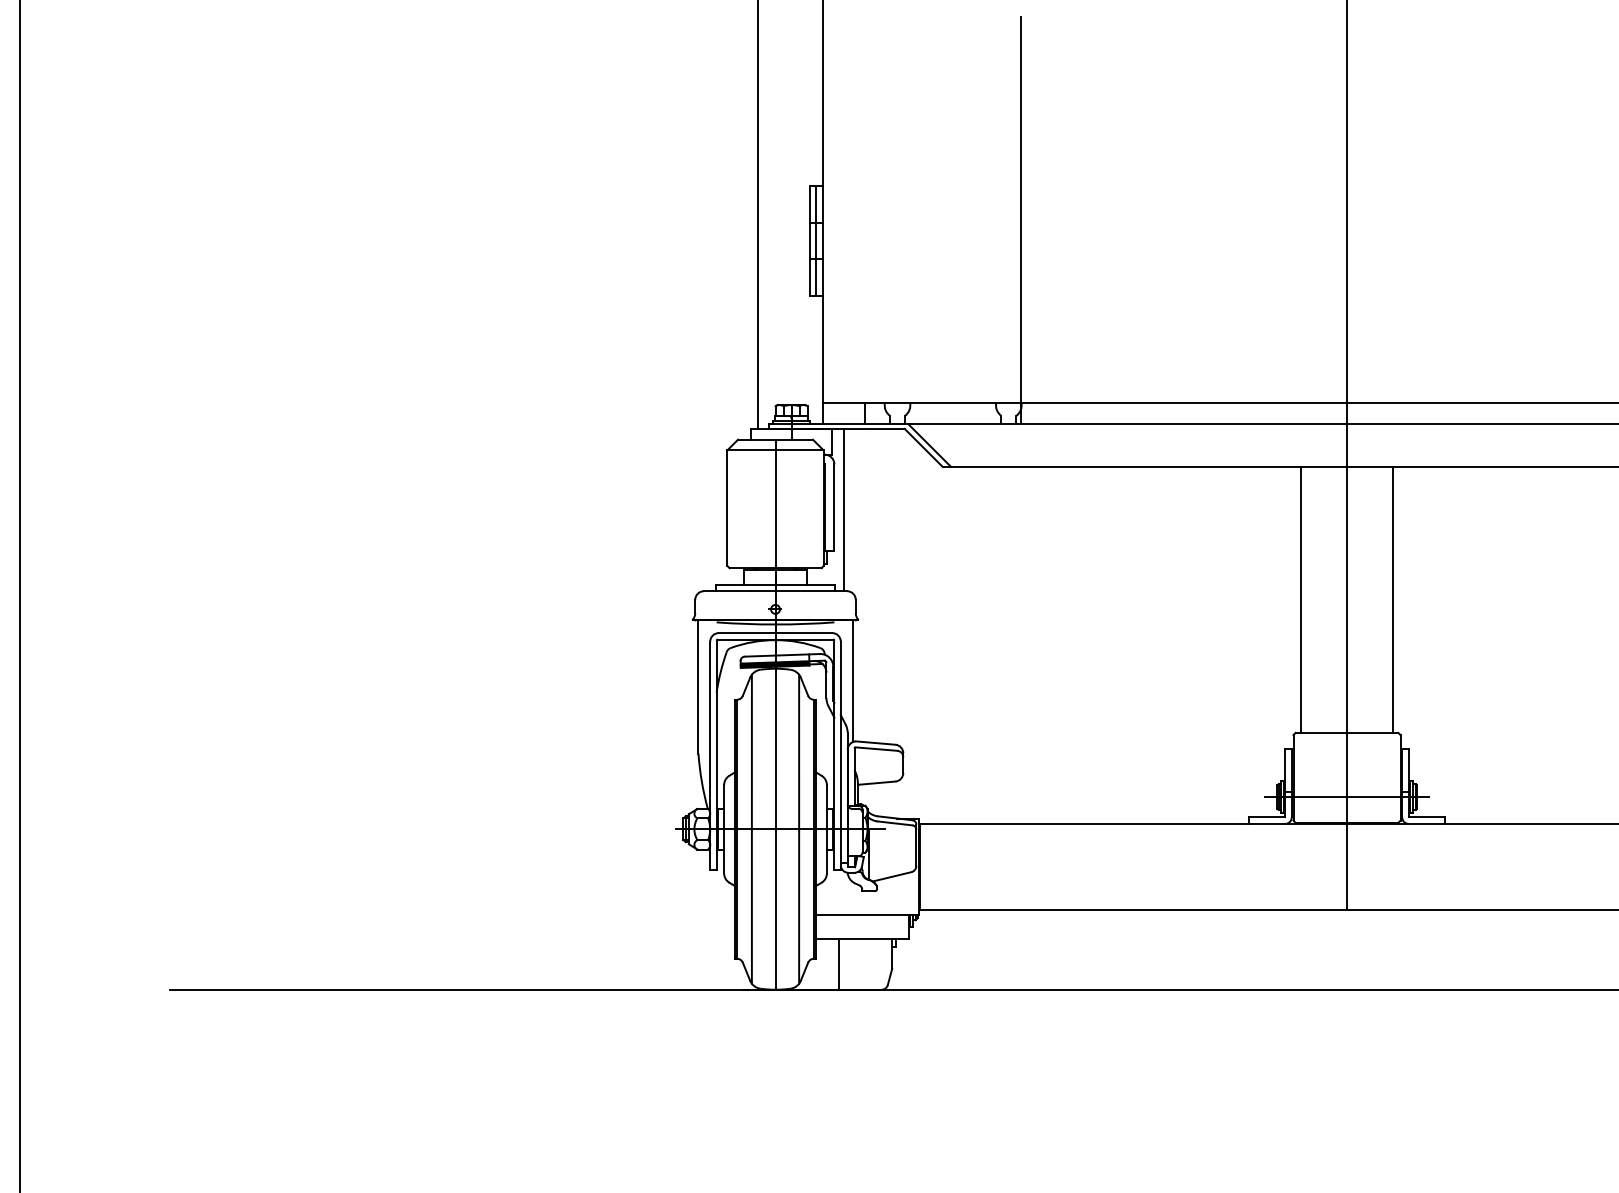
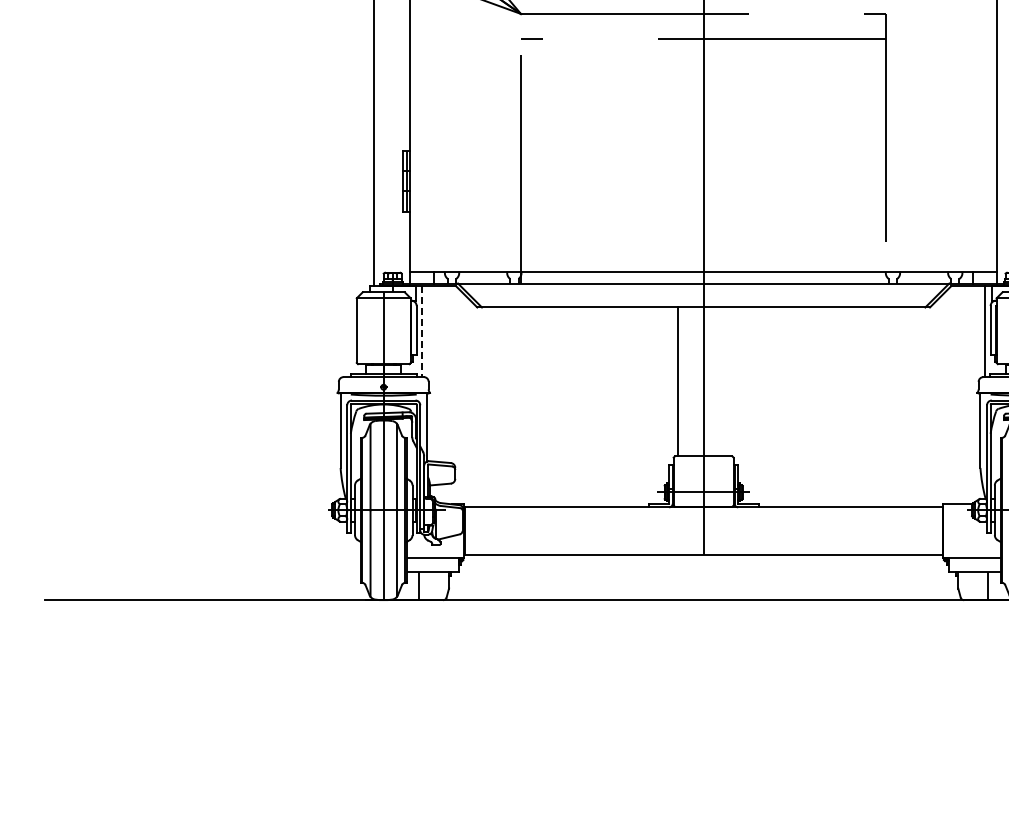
line: (844, 511) -> (422, 332), solid -> dashed
line: (1393, 599) -> (729, 381), removed

